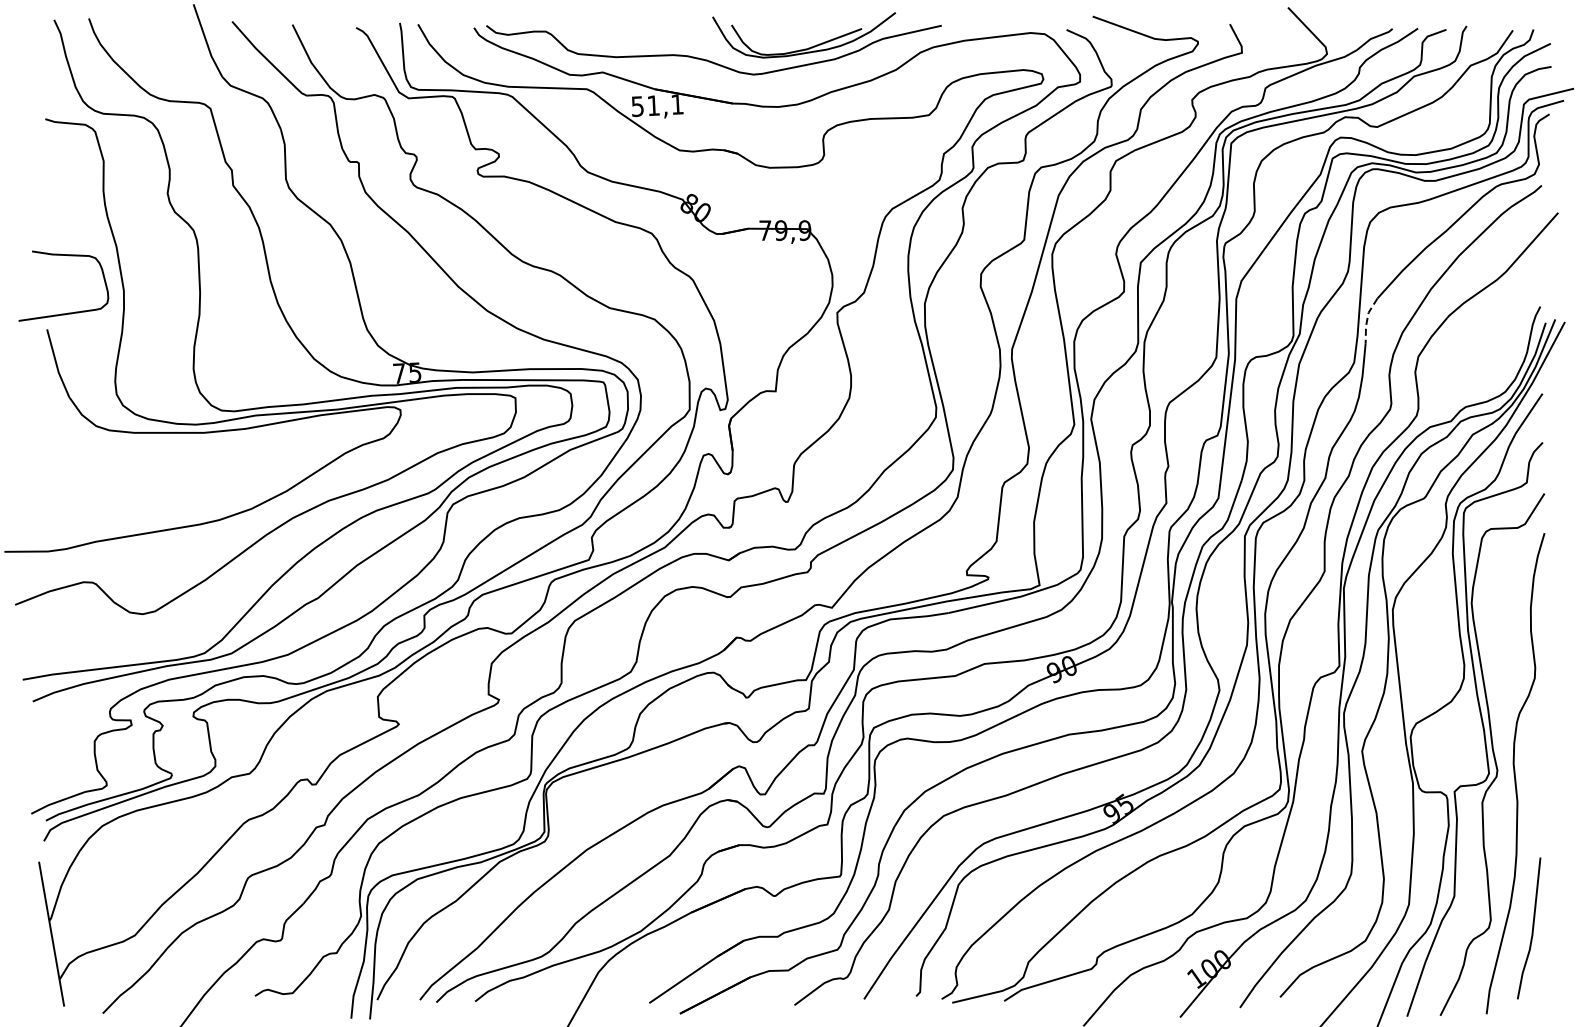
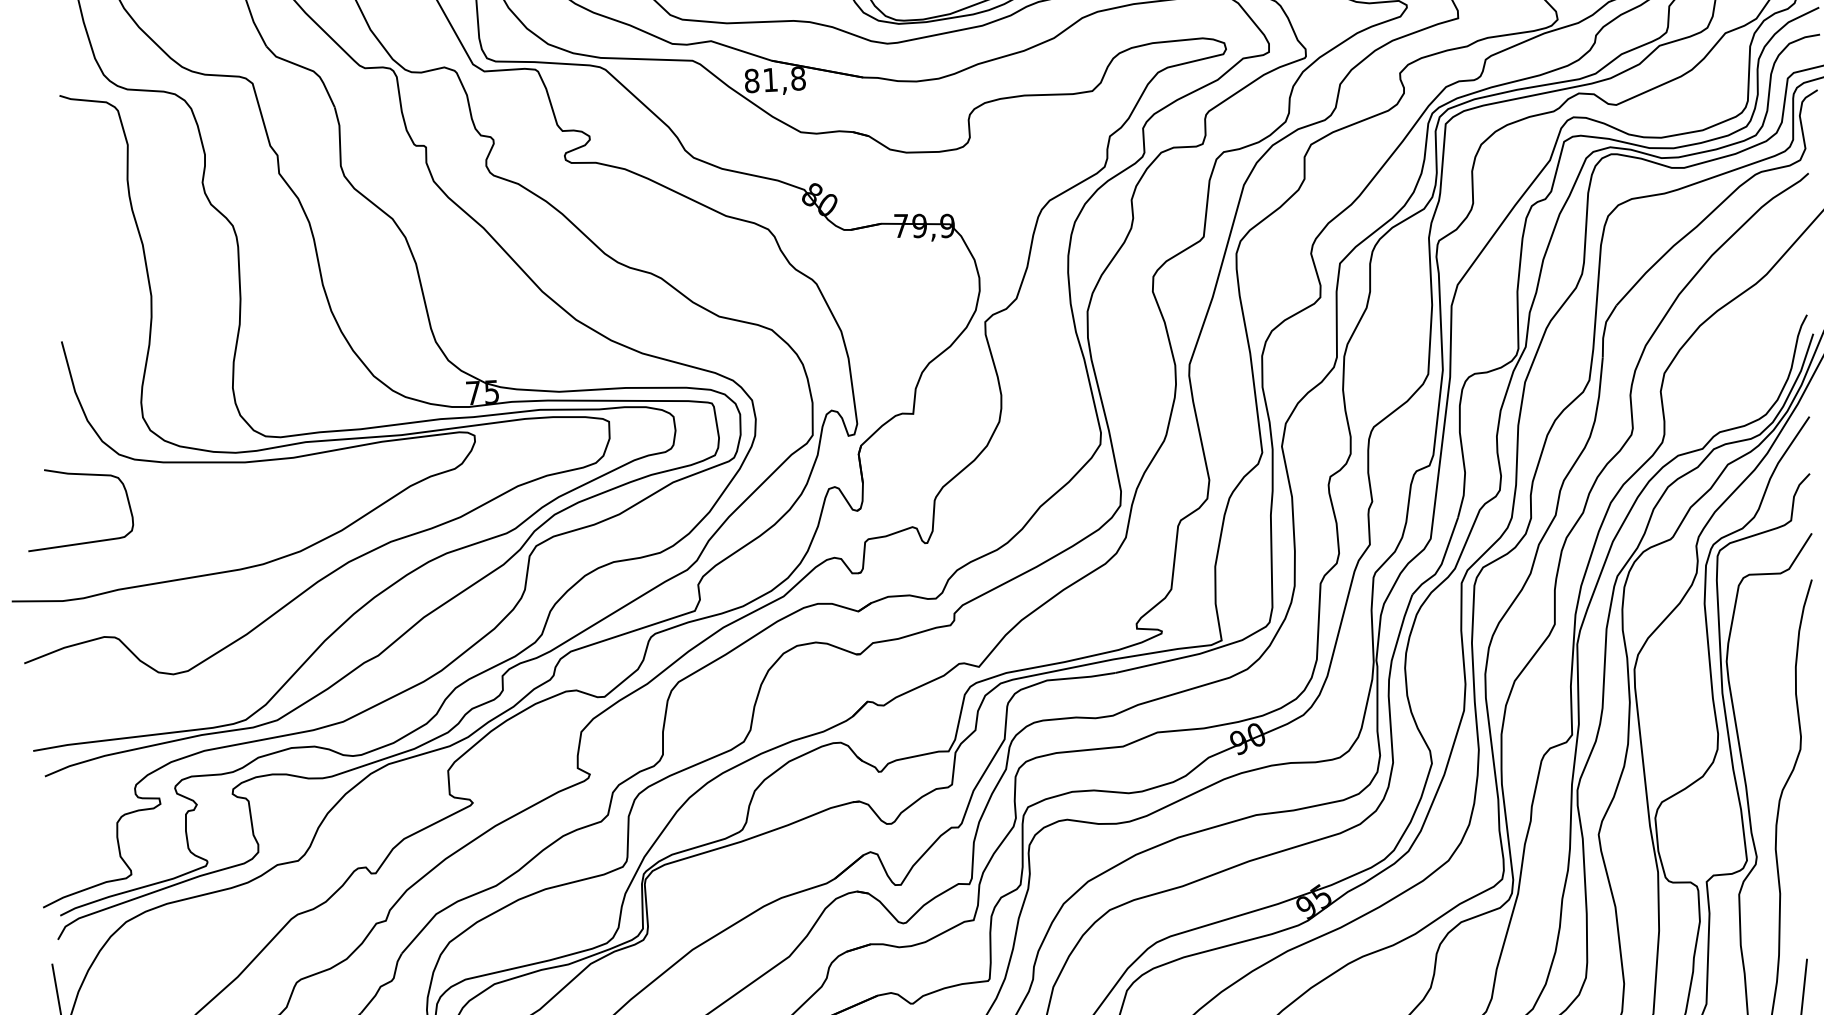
text: (657, 105) -> (775, 79), 51,1 -> 81,8
curve: (68, 312) -> (86, 541), moved
line: (1367, 320) -> (1604, 331), dashed -> solid

